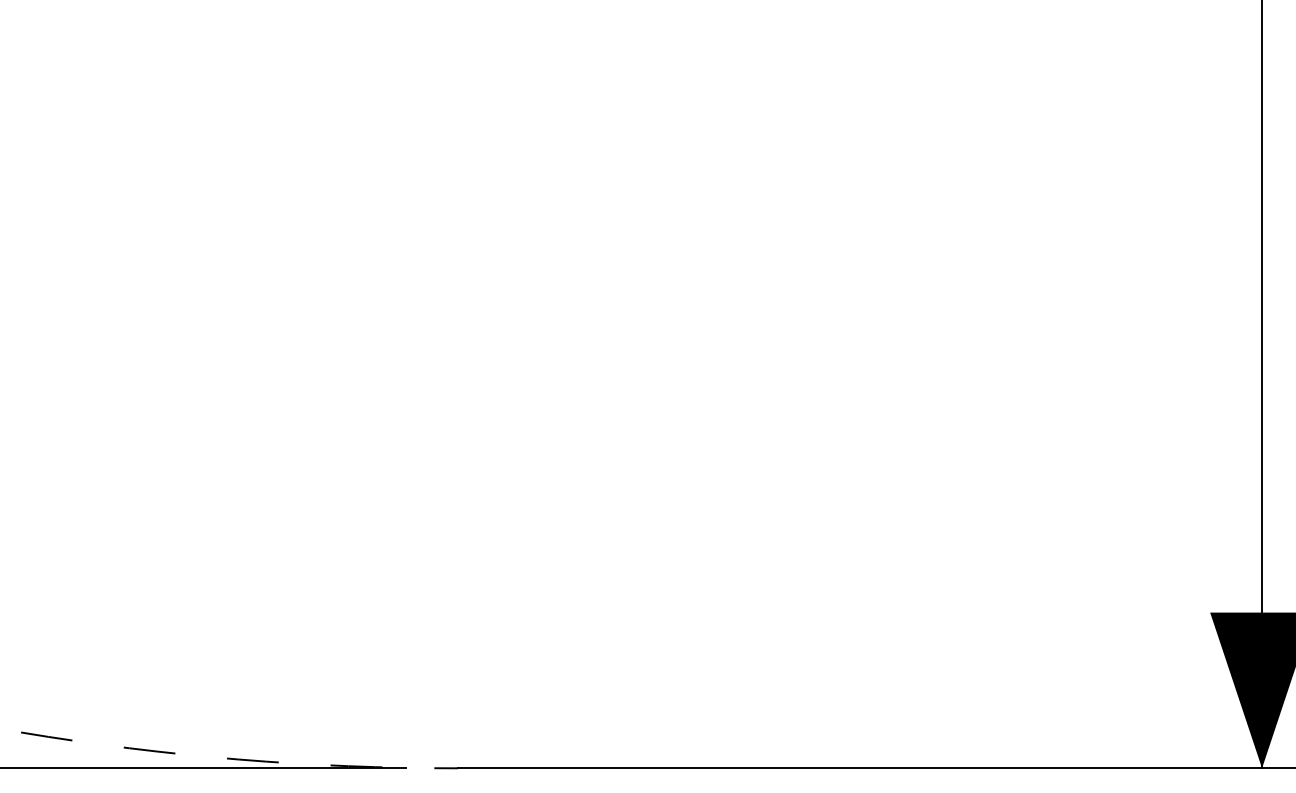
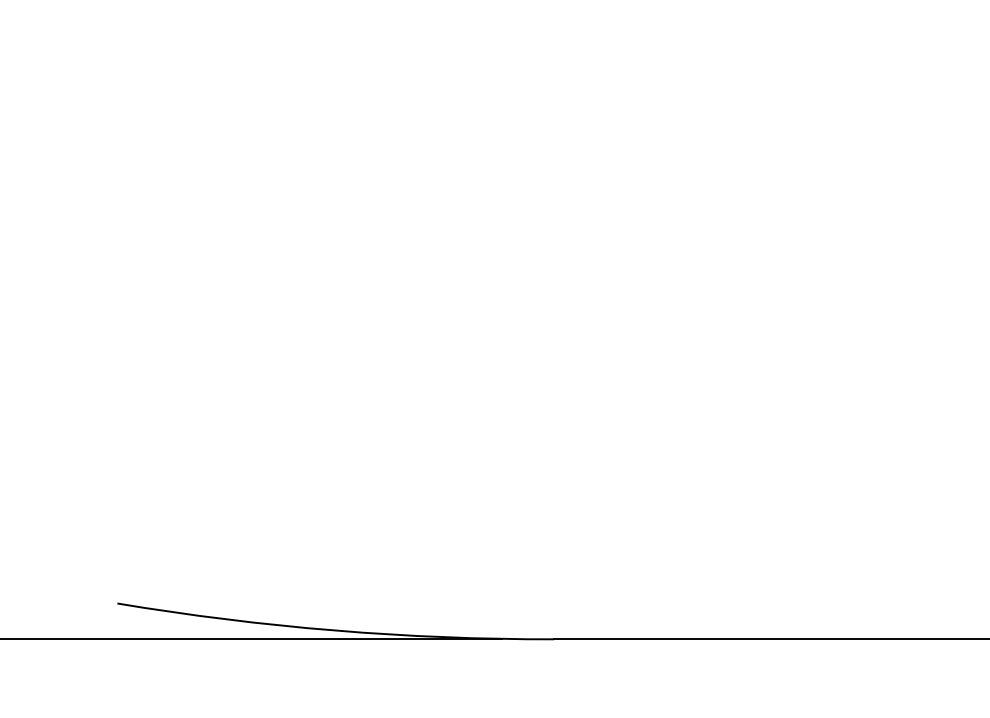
arc: (238, 759) -> (334, 630), dashed -> solid

